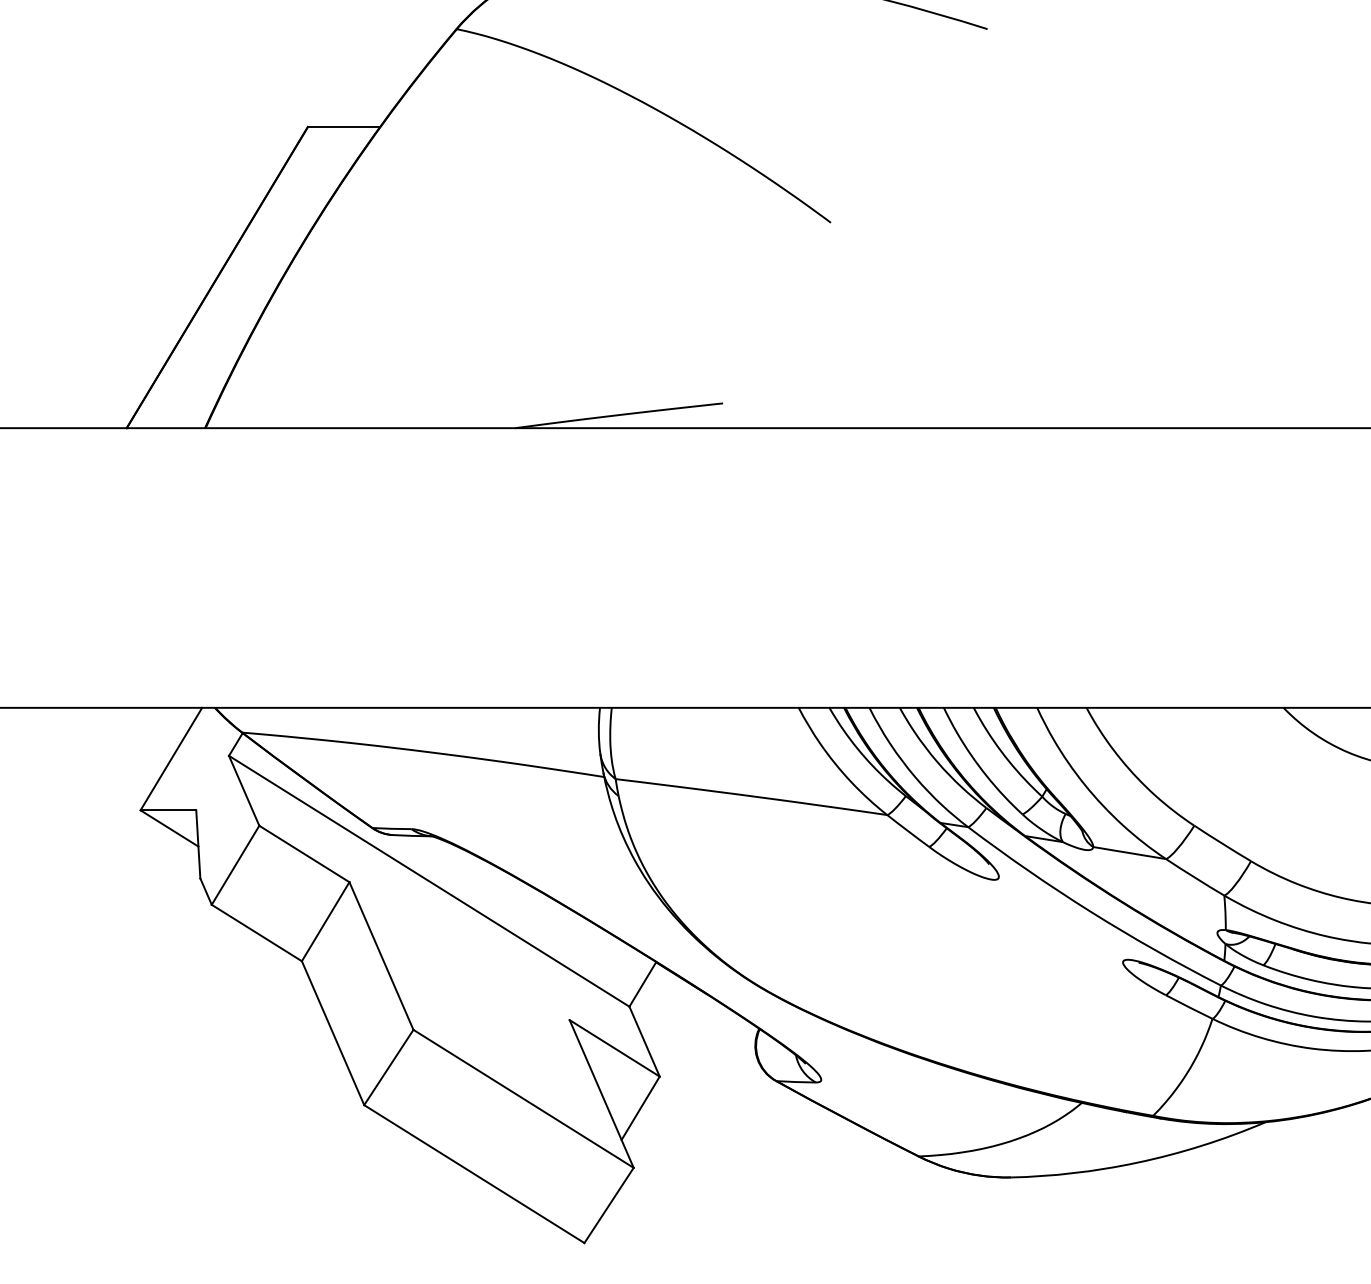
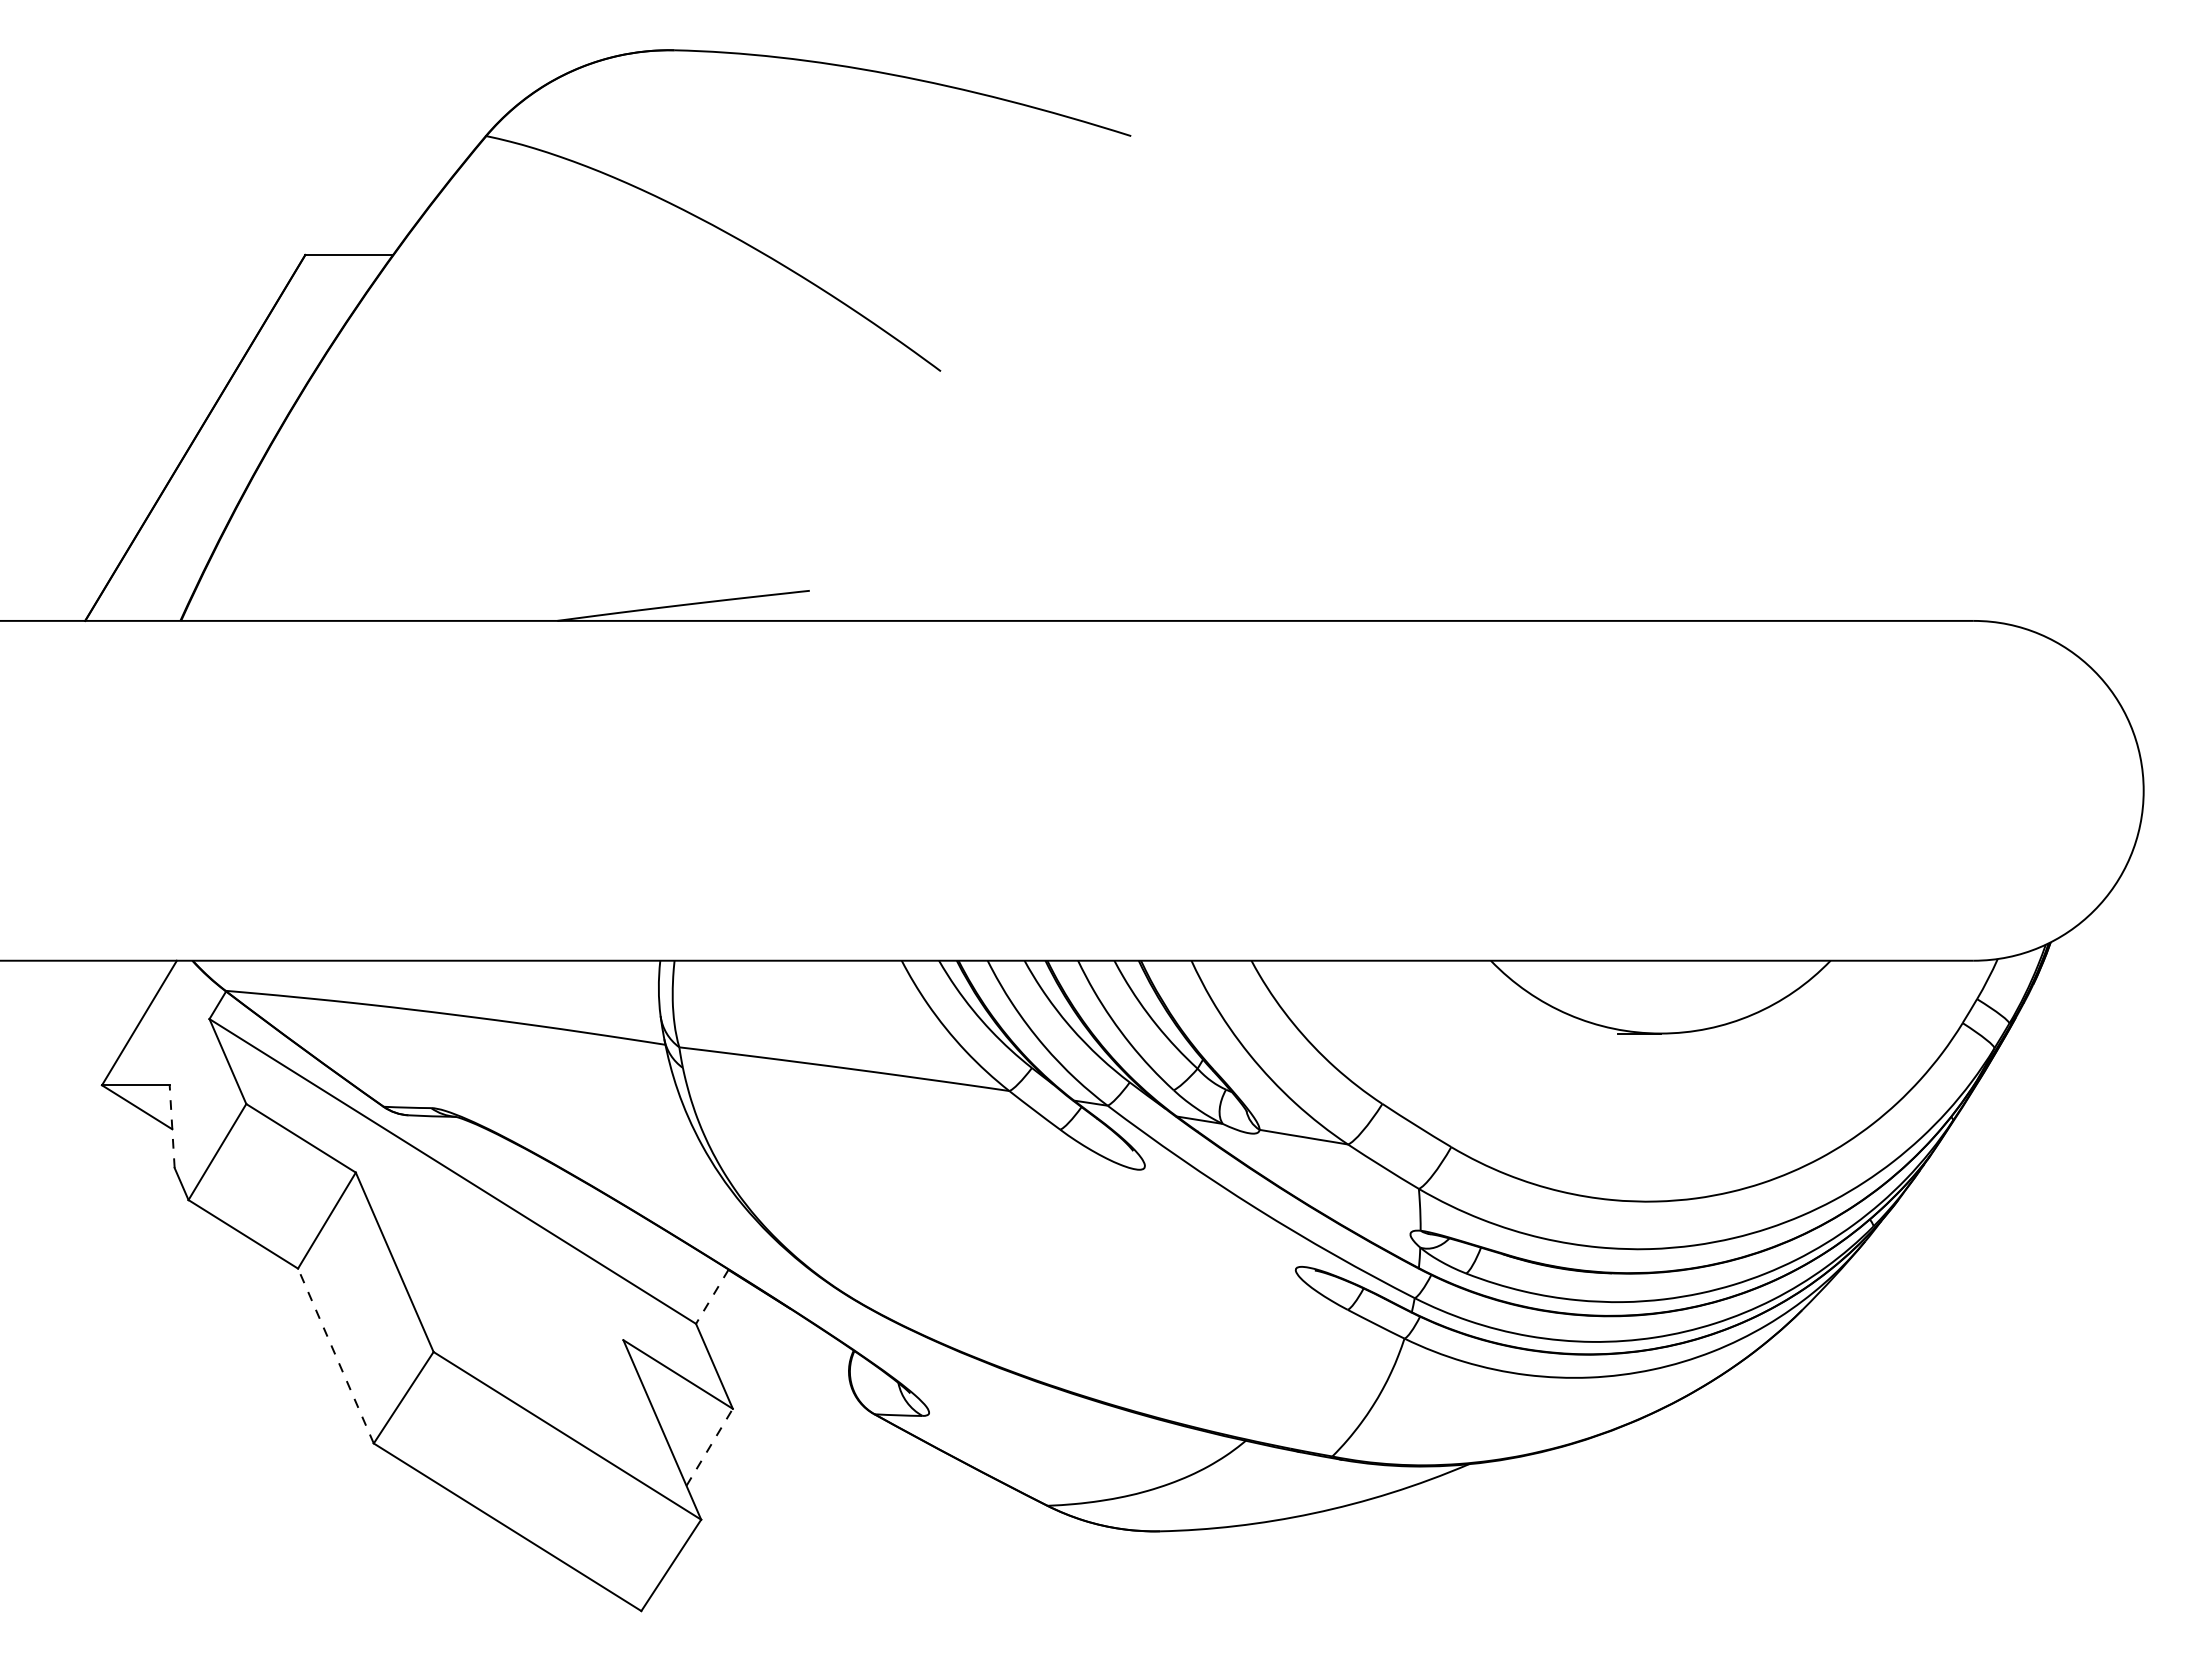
line: (198, 844) -> (172, 1126), solid -> dashed
line: (642, 984) -> (712, 1296), solid -> dashed
line: (332, 1032) -> (335, 1355), solid -> dashed
line: (640, 1108) -> (709, 1447), solid -> dashed

